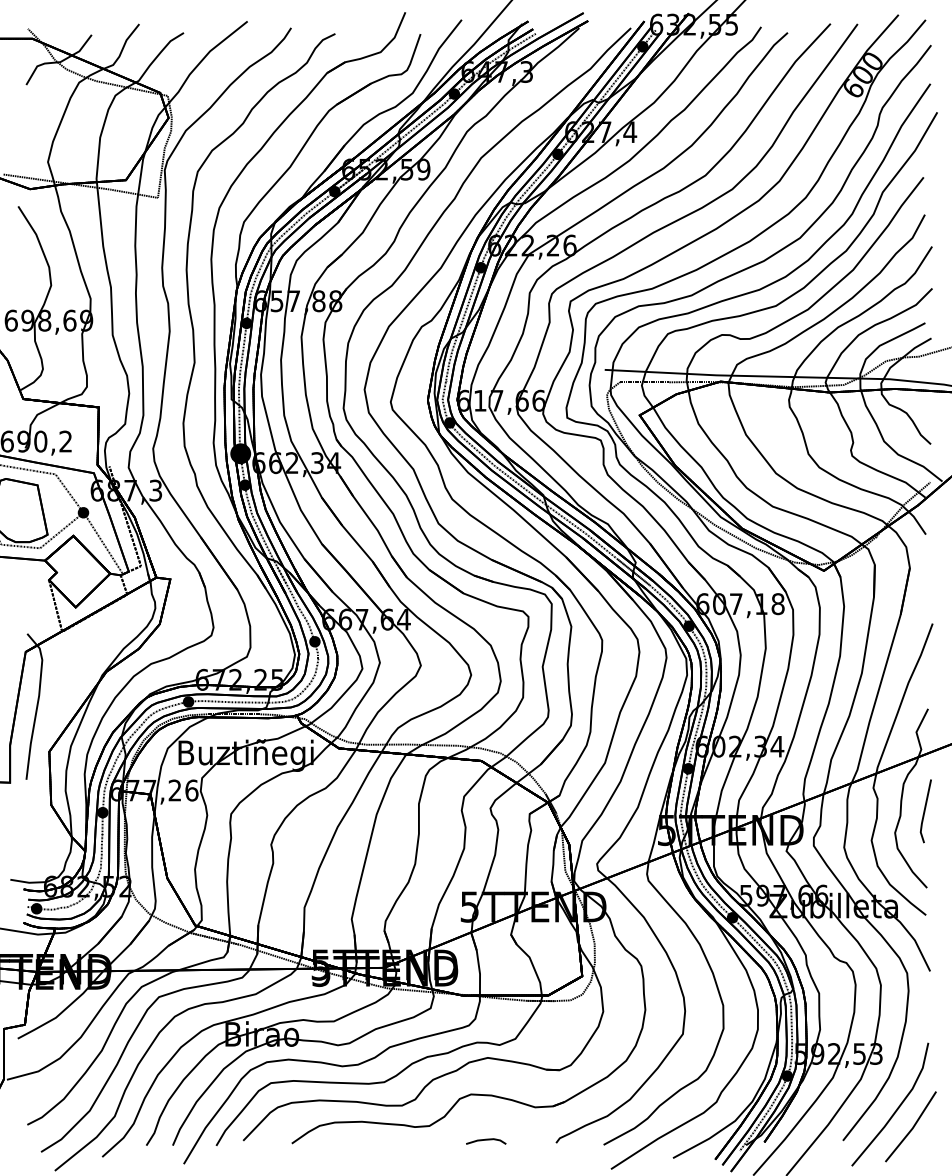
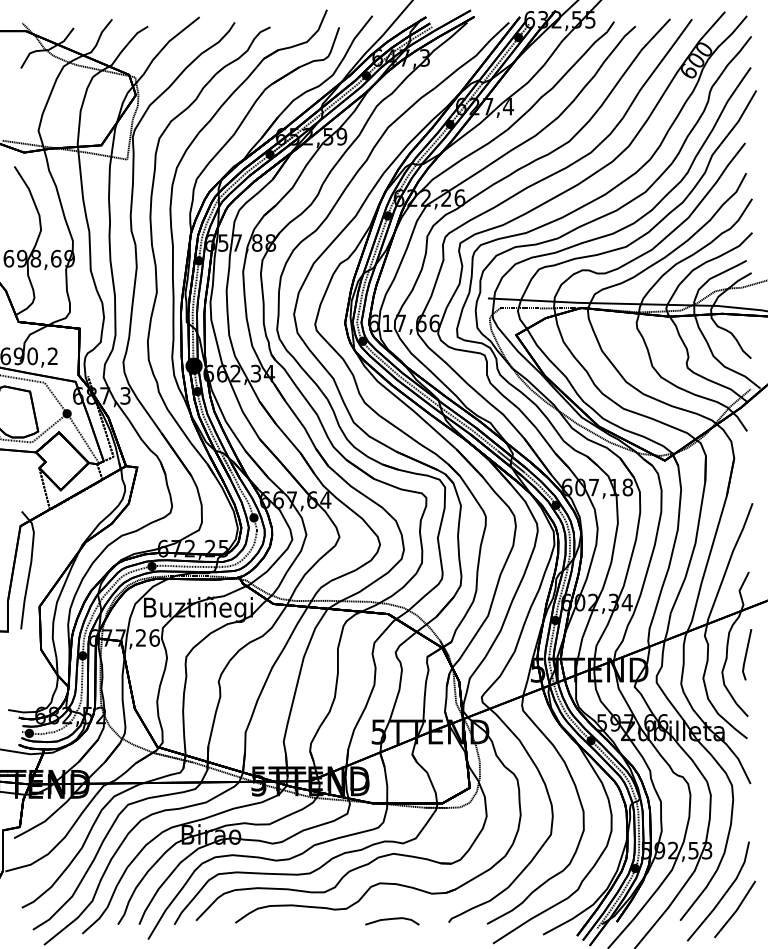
part: (485, 1141) -> (391, 921), size x1.67

